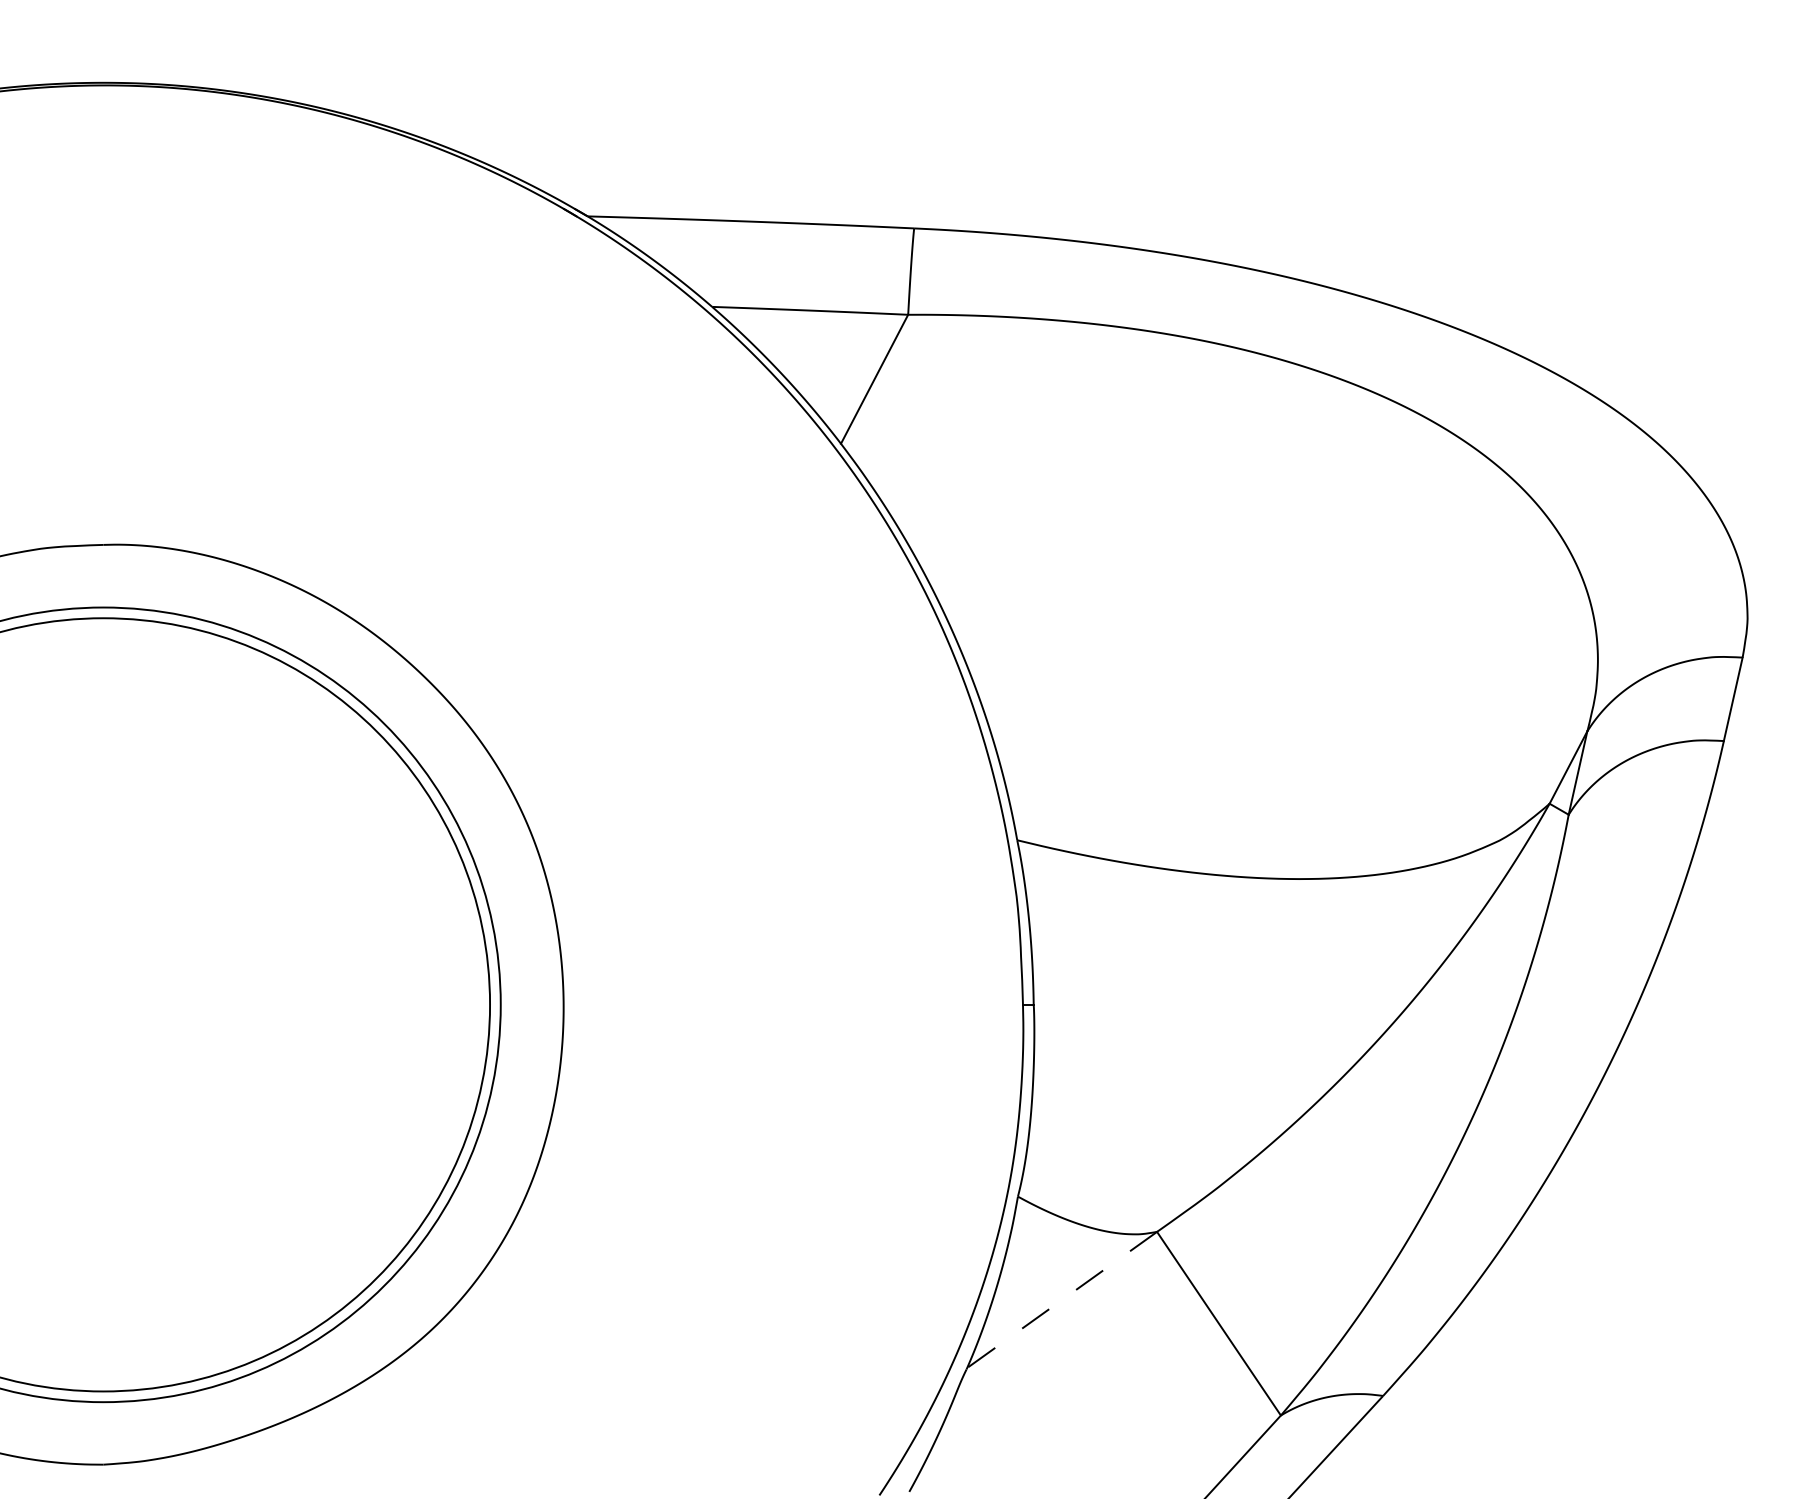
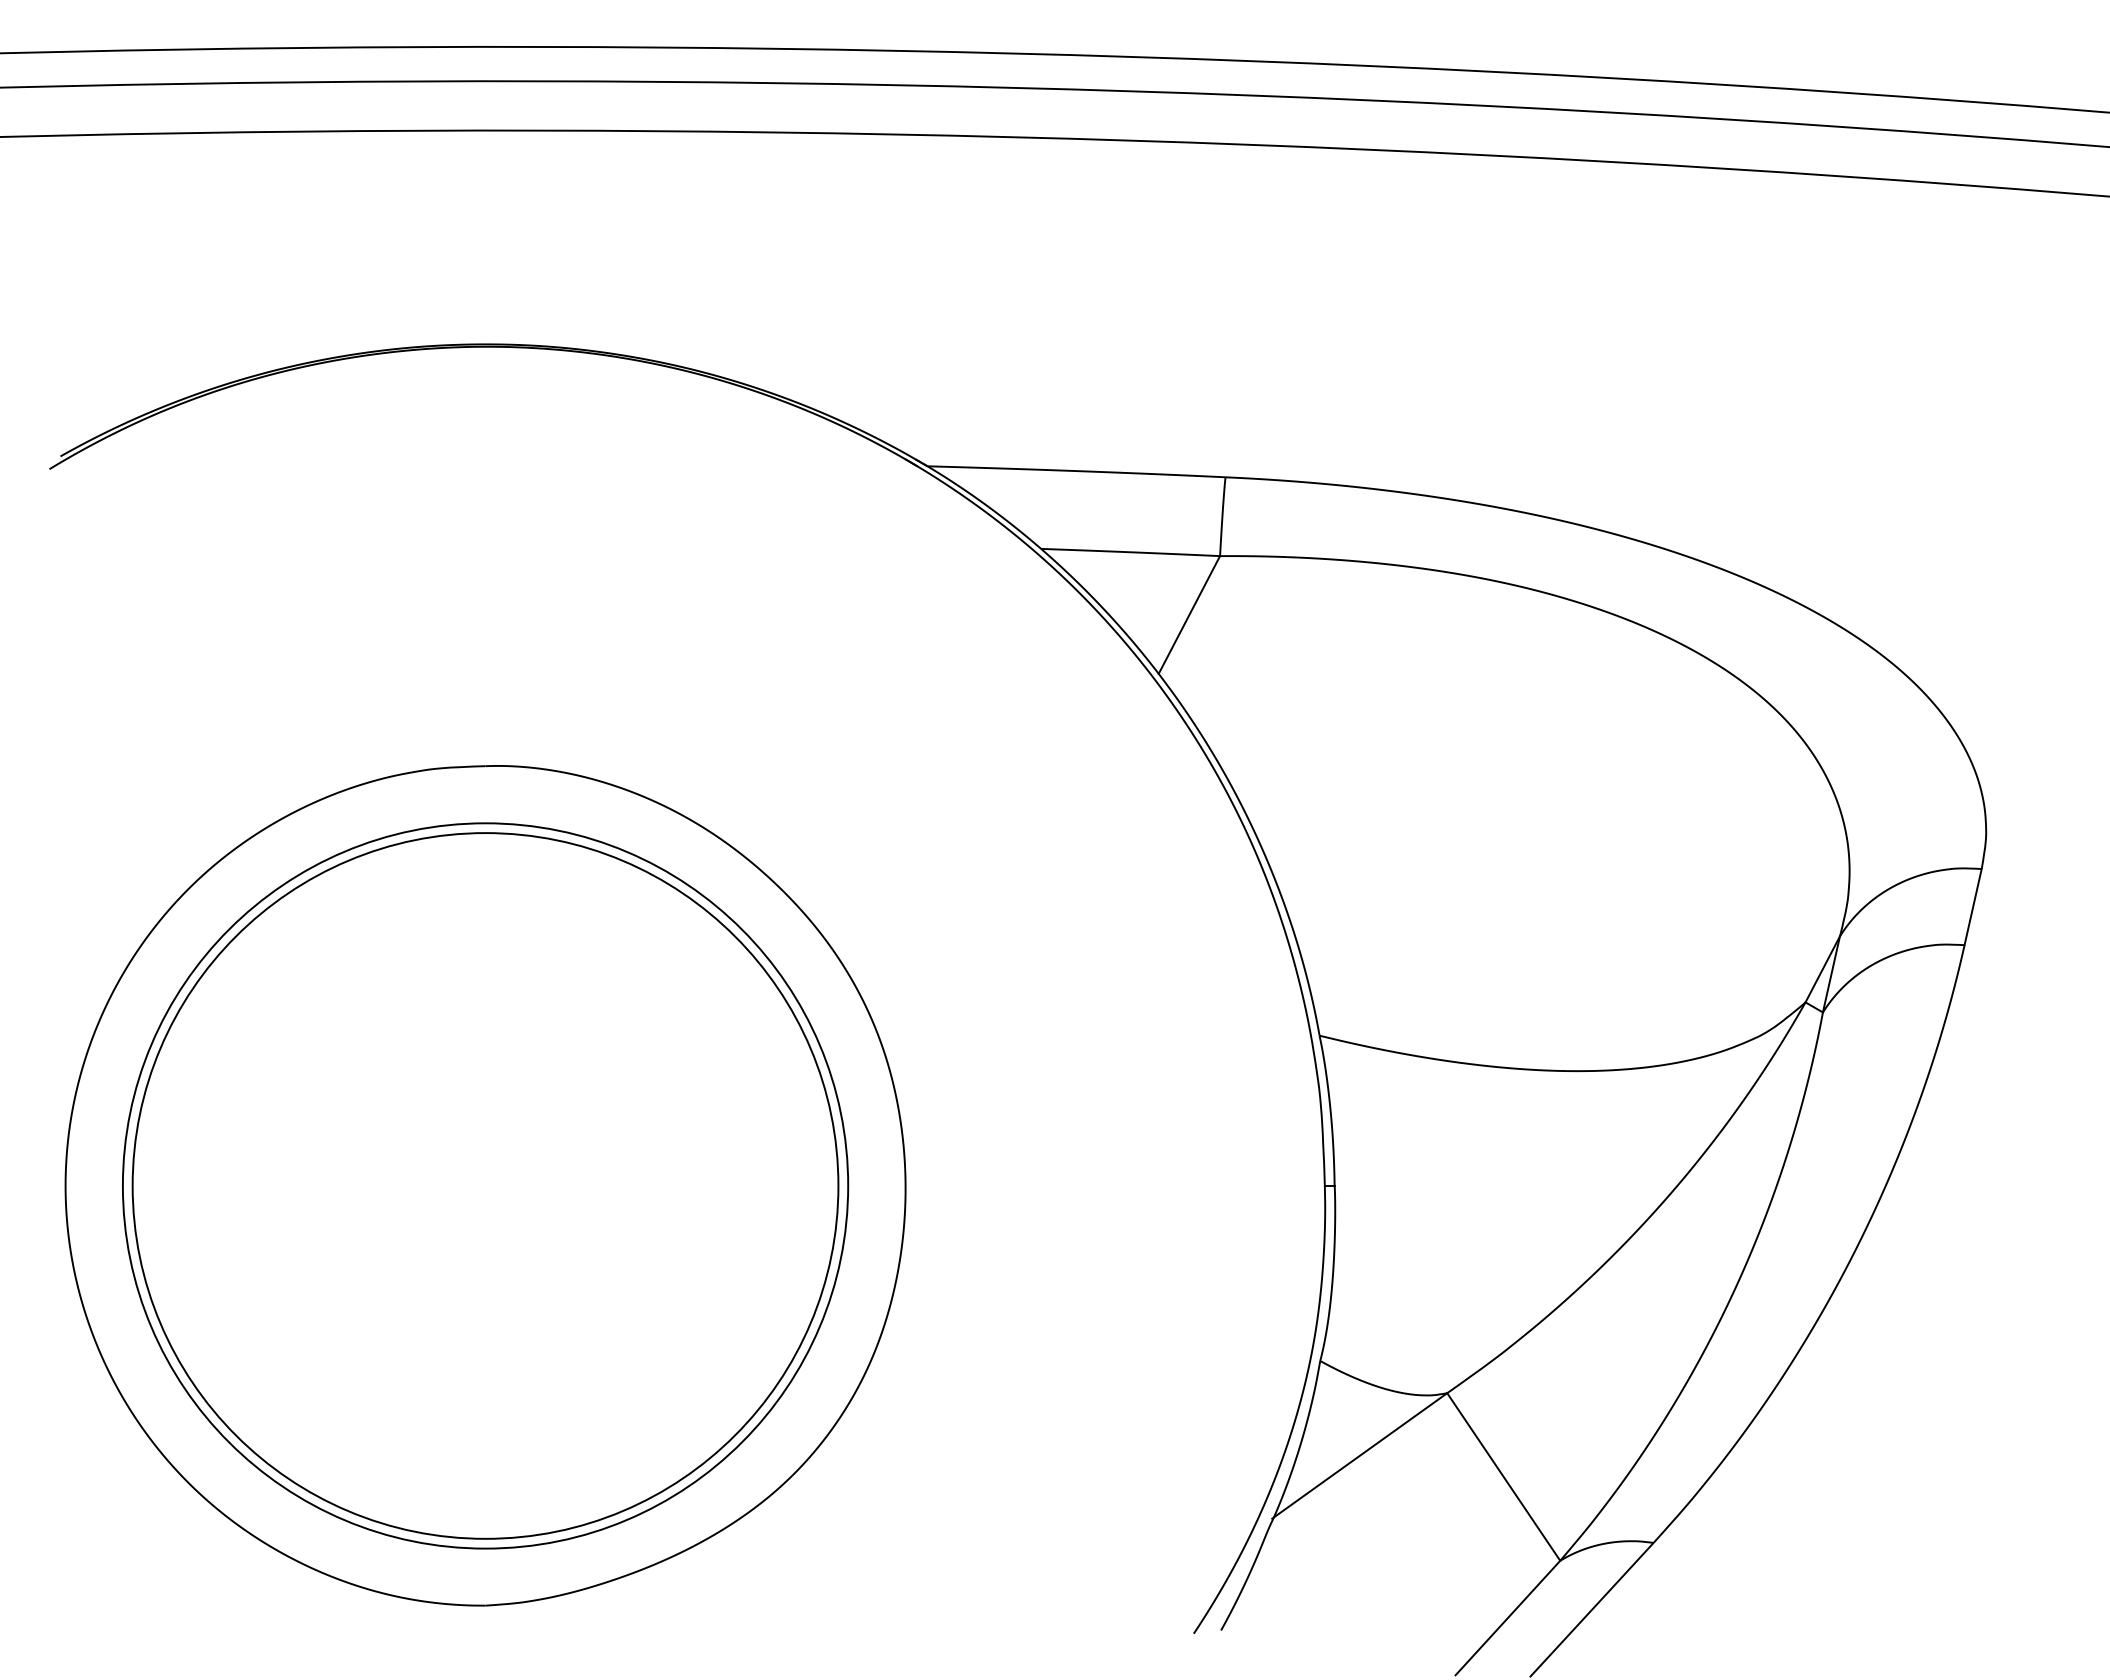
line: (1060, 1300) -> (1359, 1455), dashed -> solid

